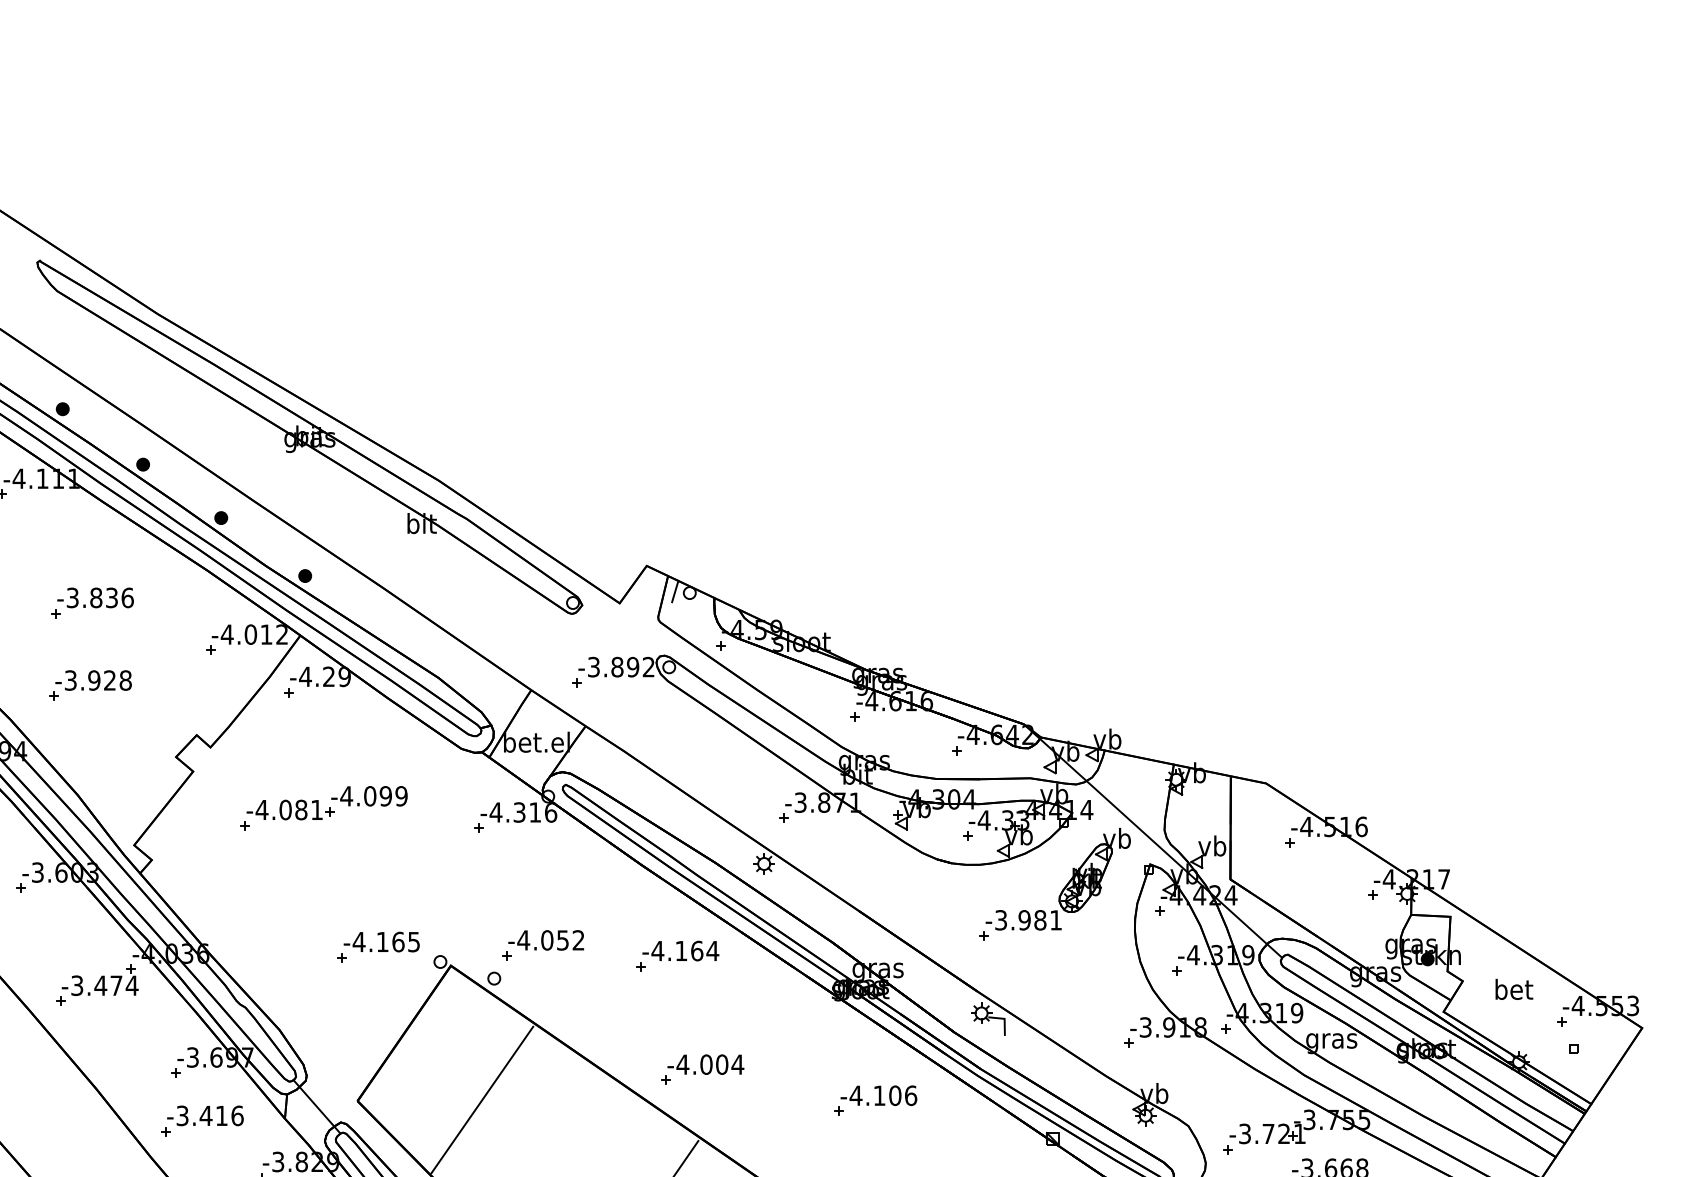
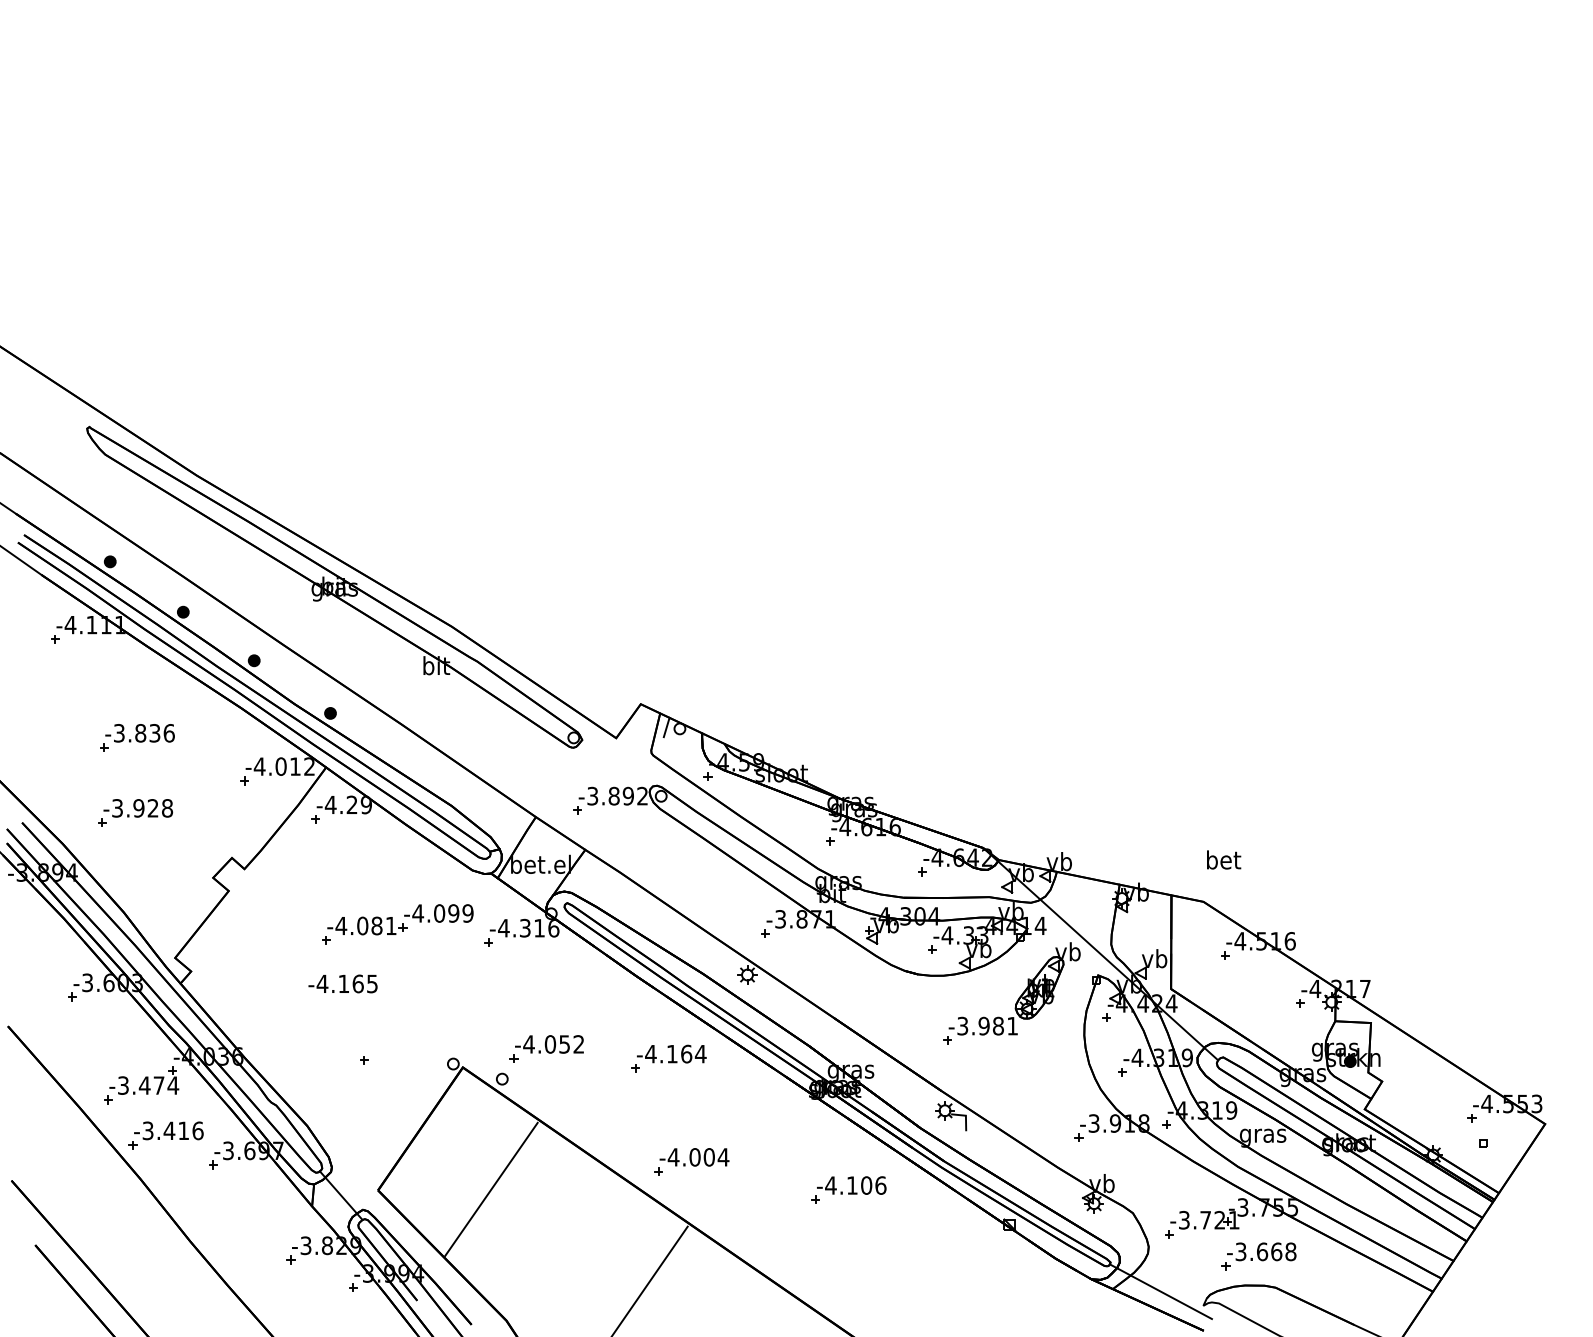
part: (323, 808) -> (397, 924), moved
text: (381, 941) -> (342, 983), moved
text: (1514, 988) -> (1224, 859), moved
part: (201, 1120) -> (165, 1135), moved

